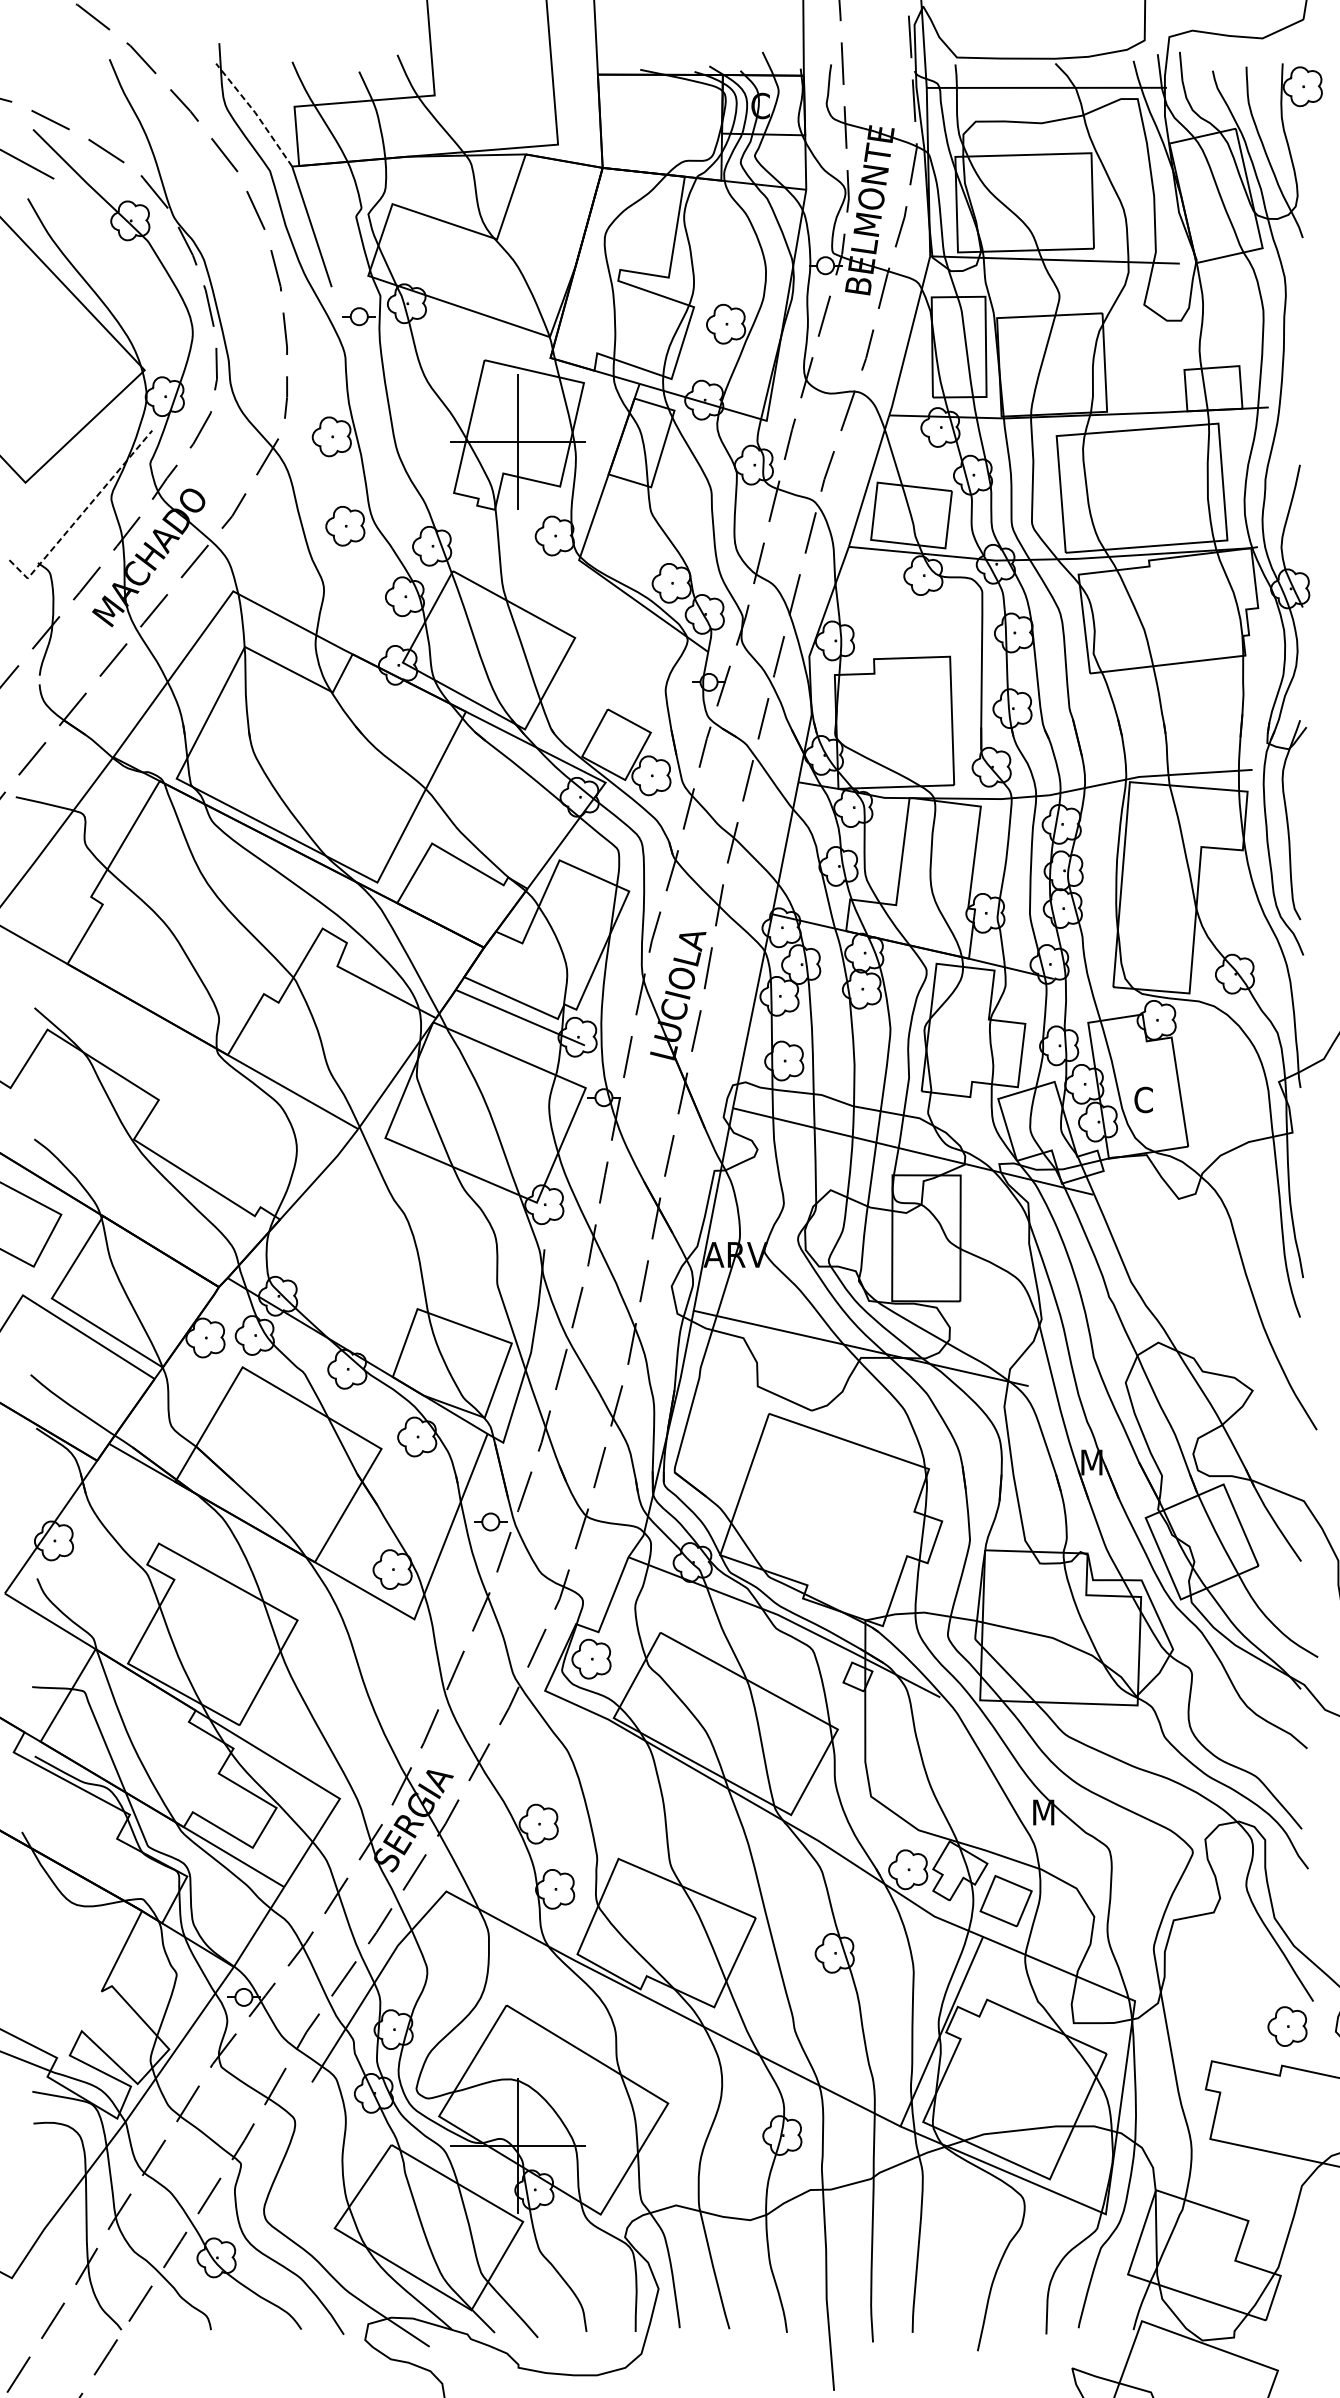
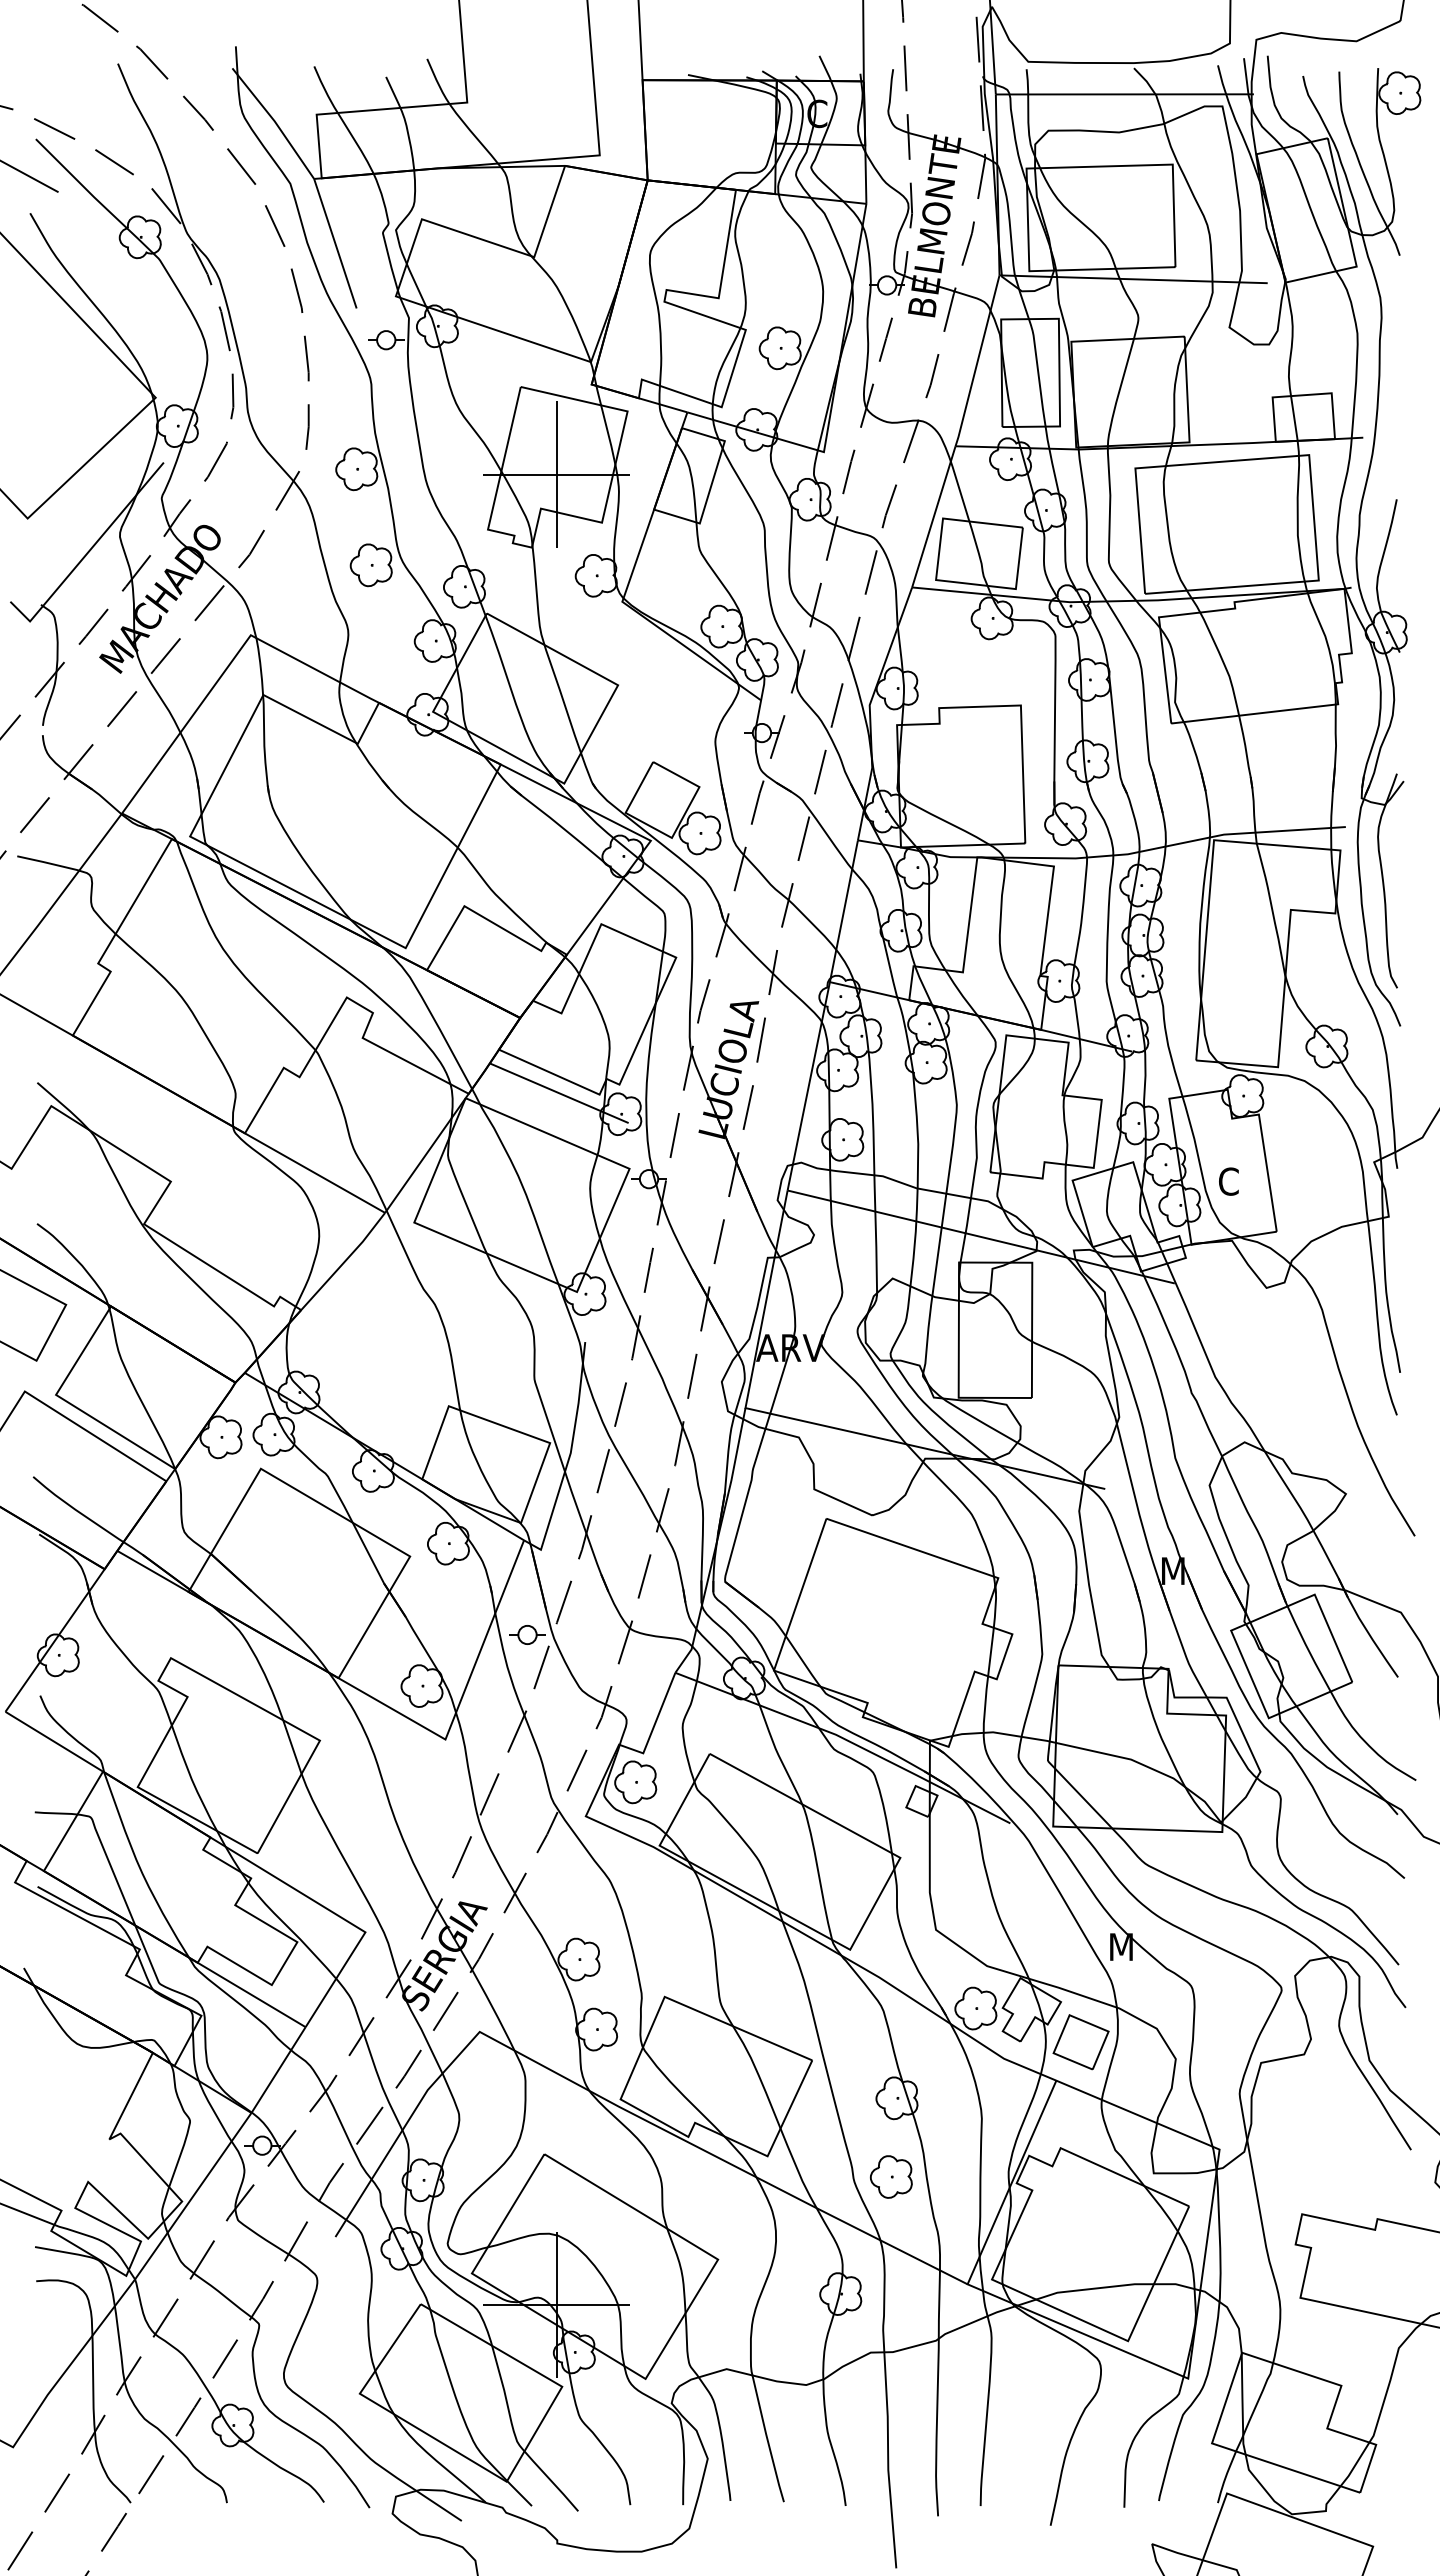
line: (255, 113) -> (274, 121), dashed -> solid
line: (81, 514) -> (87, 552), dashed -> solid
part: (1286, 2026) -> (890, 2176), moved

